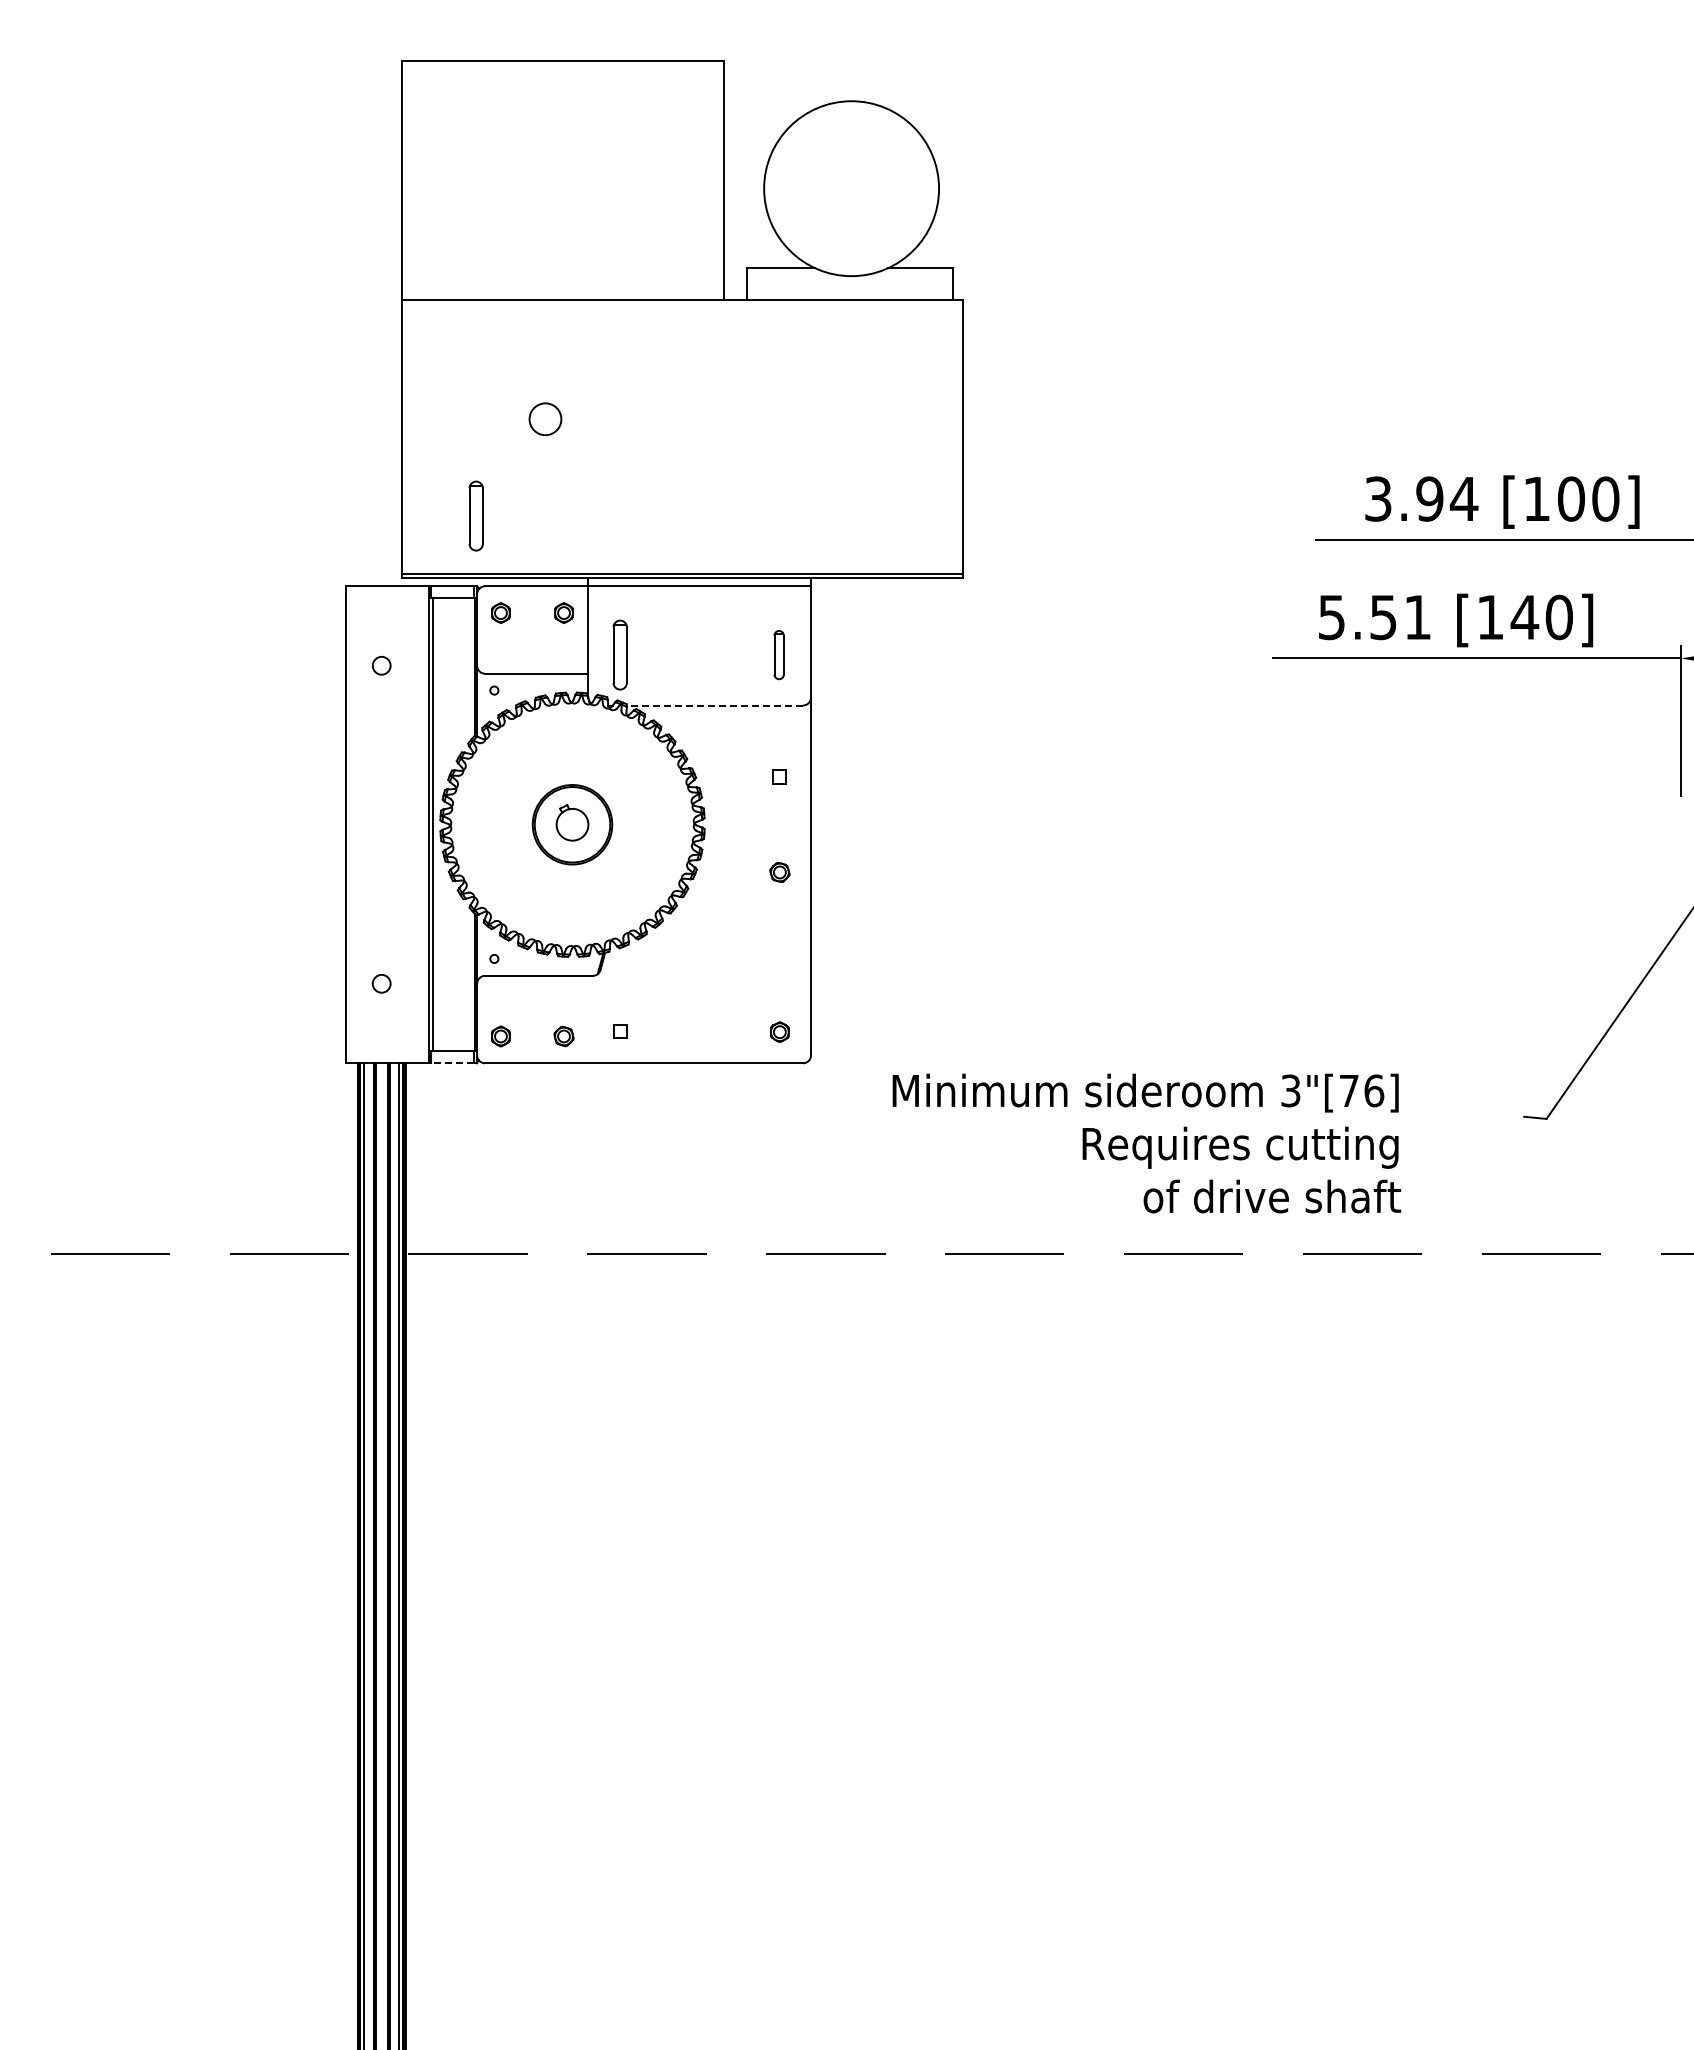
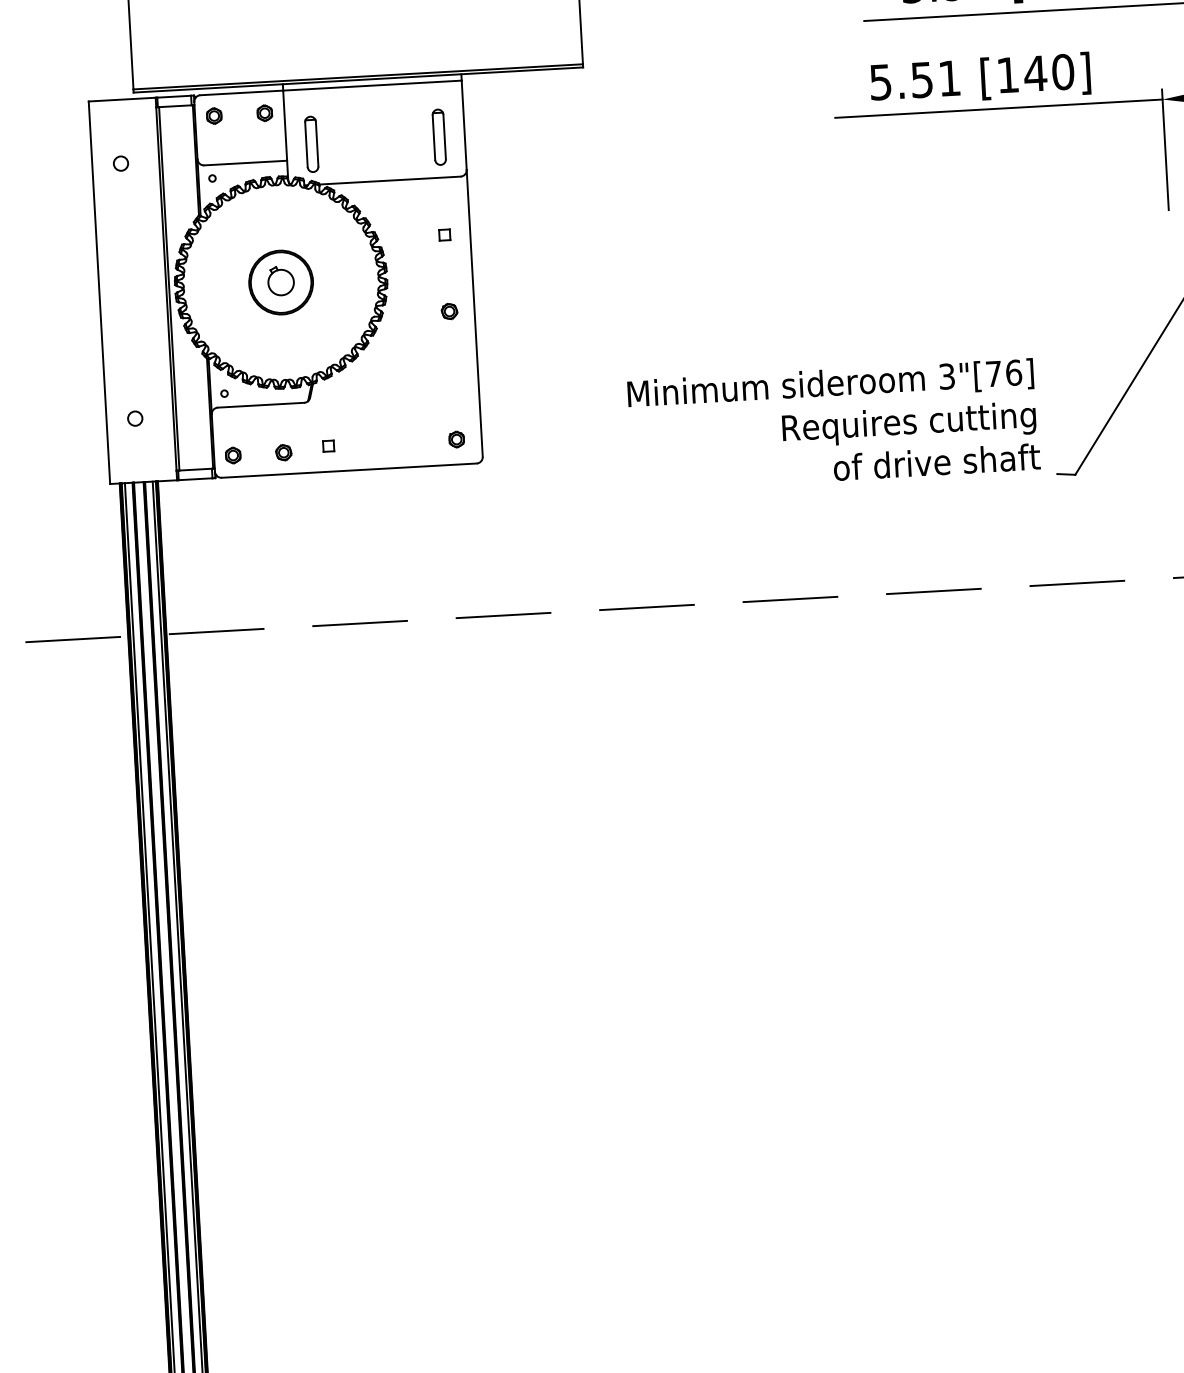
part: (475, 515) -> (189, 38), removed
part: (778, 654) -> (438, 136), size x1.43
line: (714, 705) -> (389, 180), dashed -> solid
line: (452, 1063) -> (195, 479), dashed -> solid
text: (1146, 1143) -> (833, 425), moved

